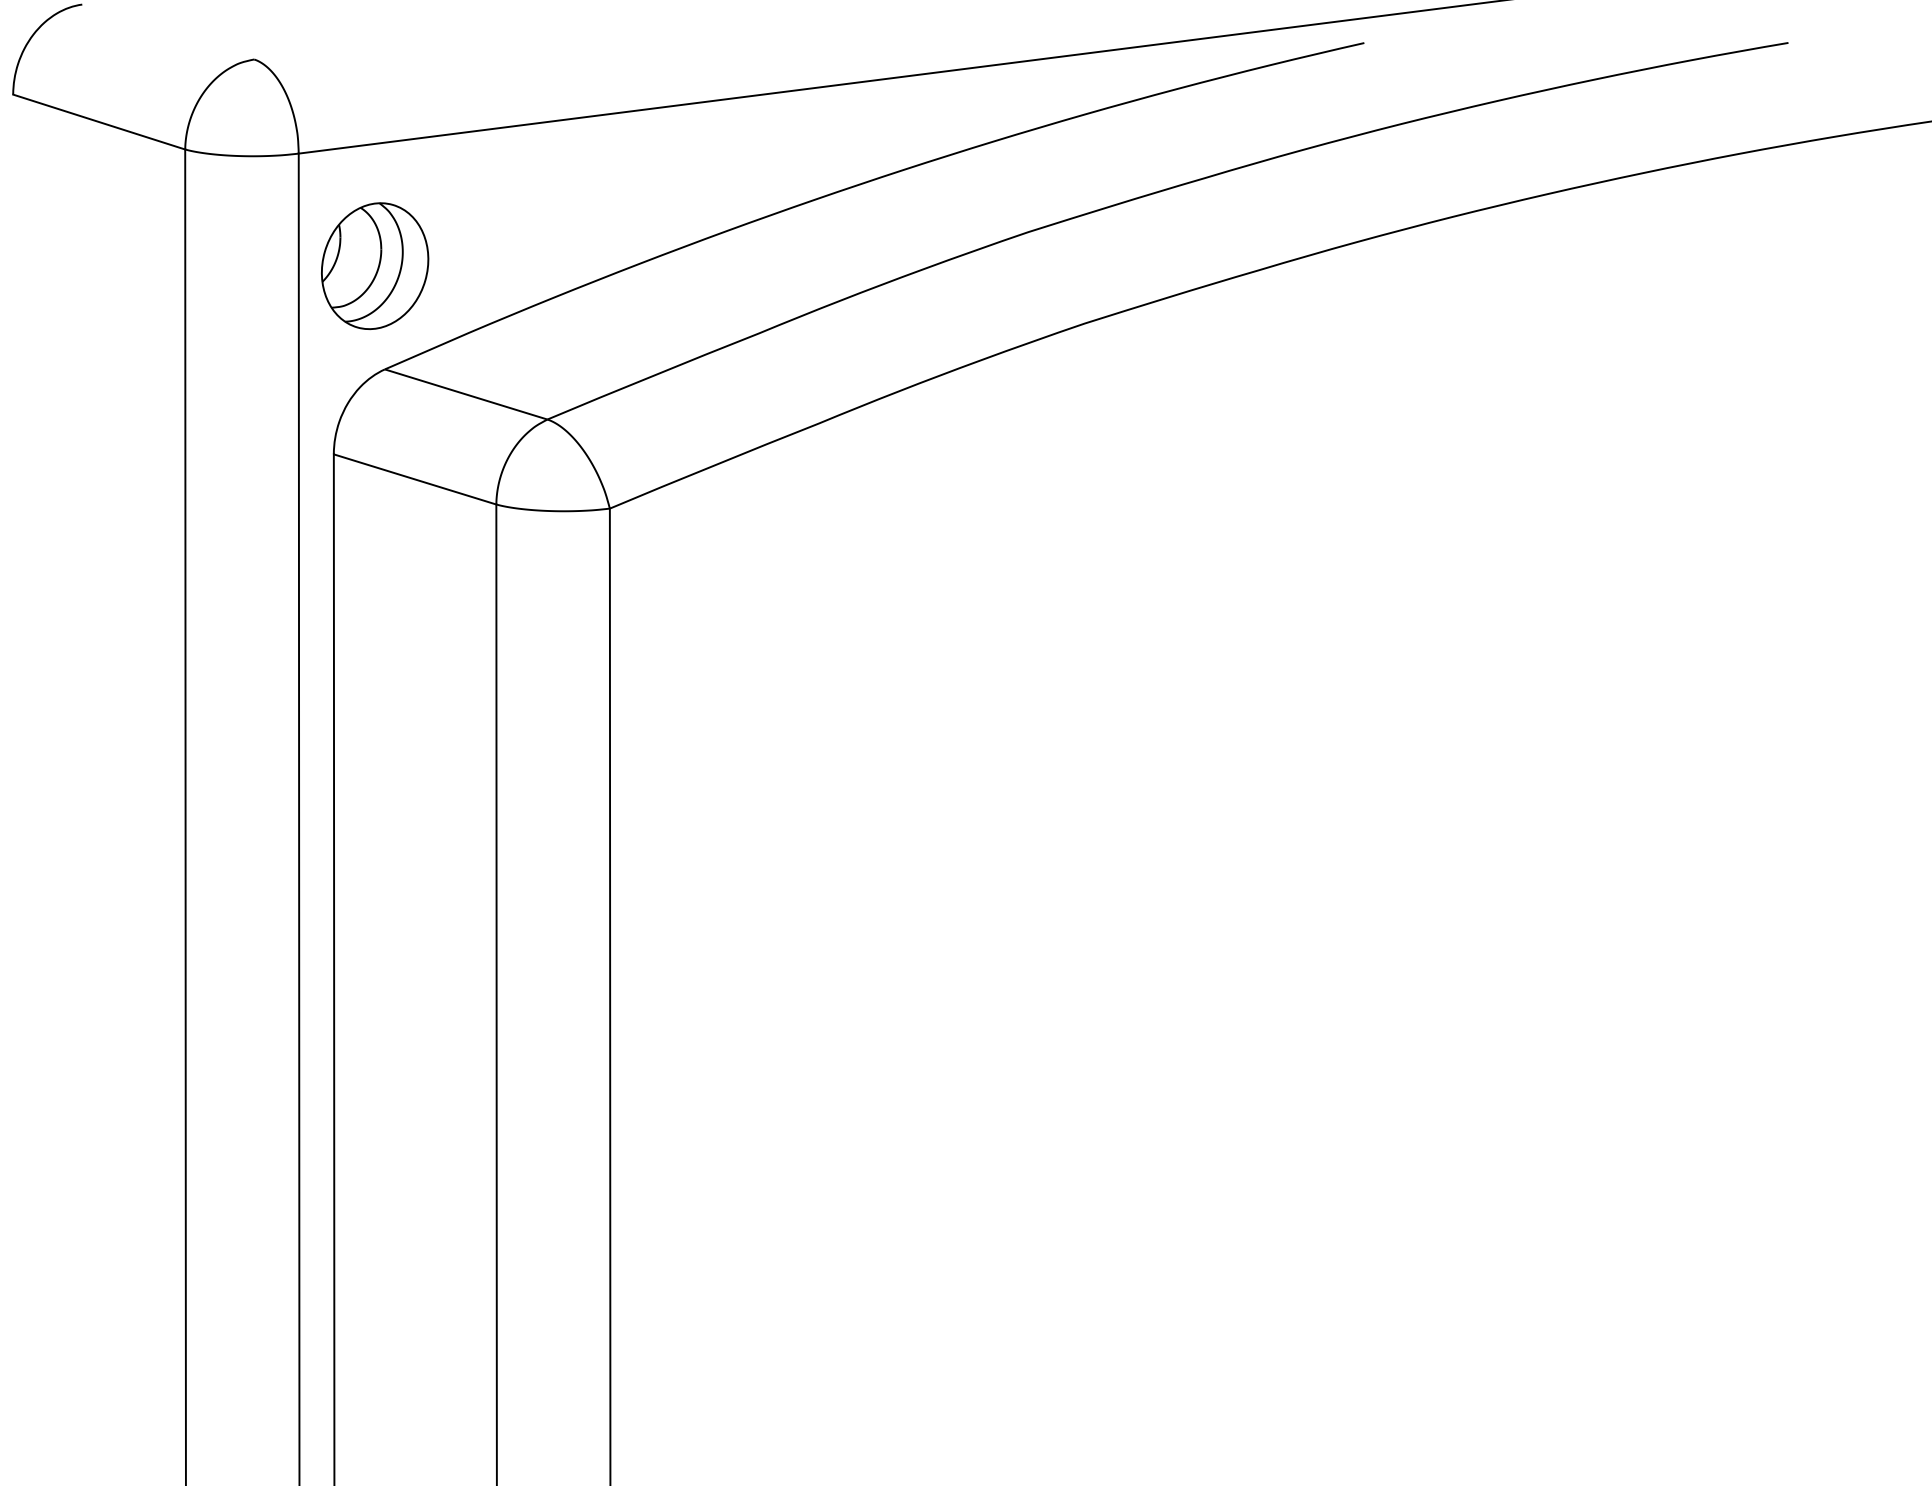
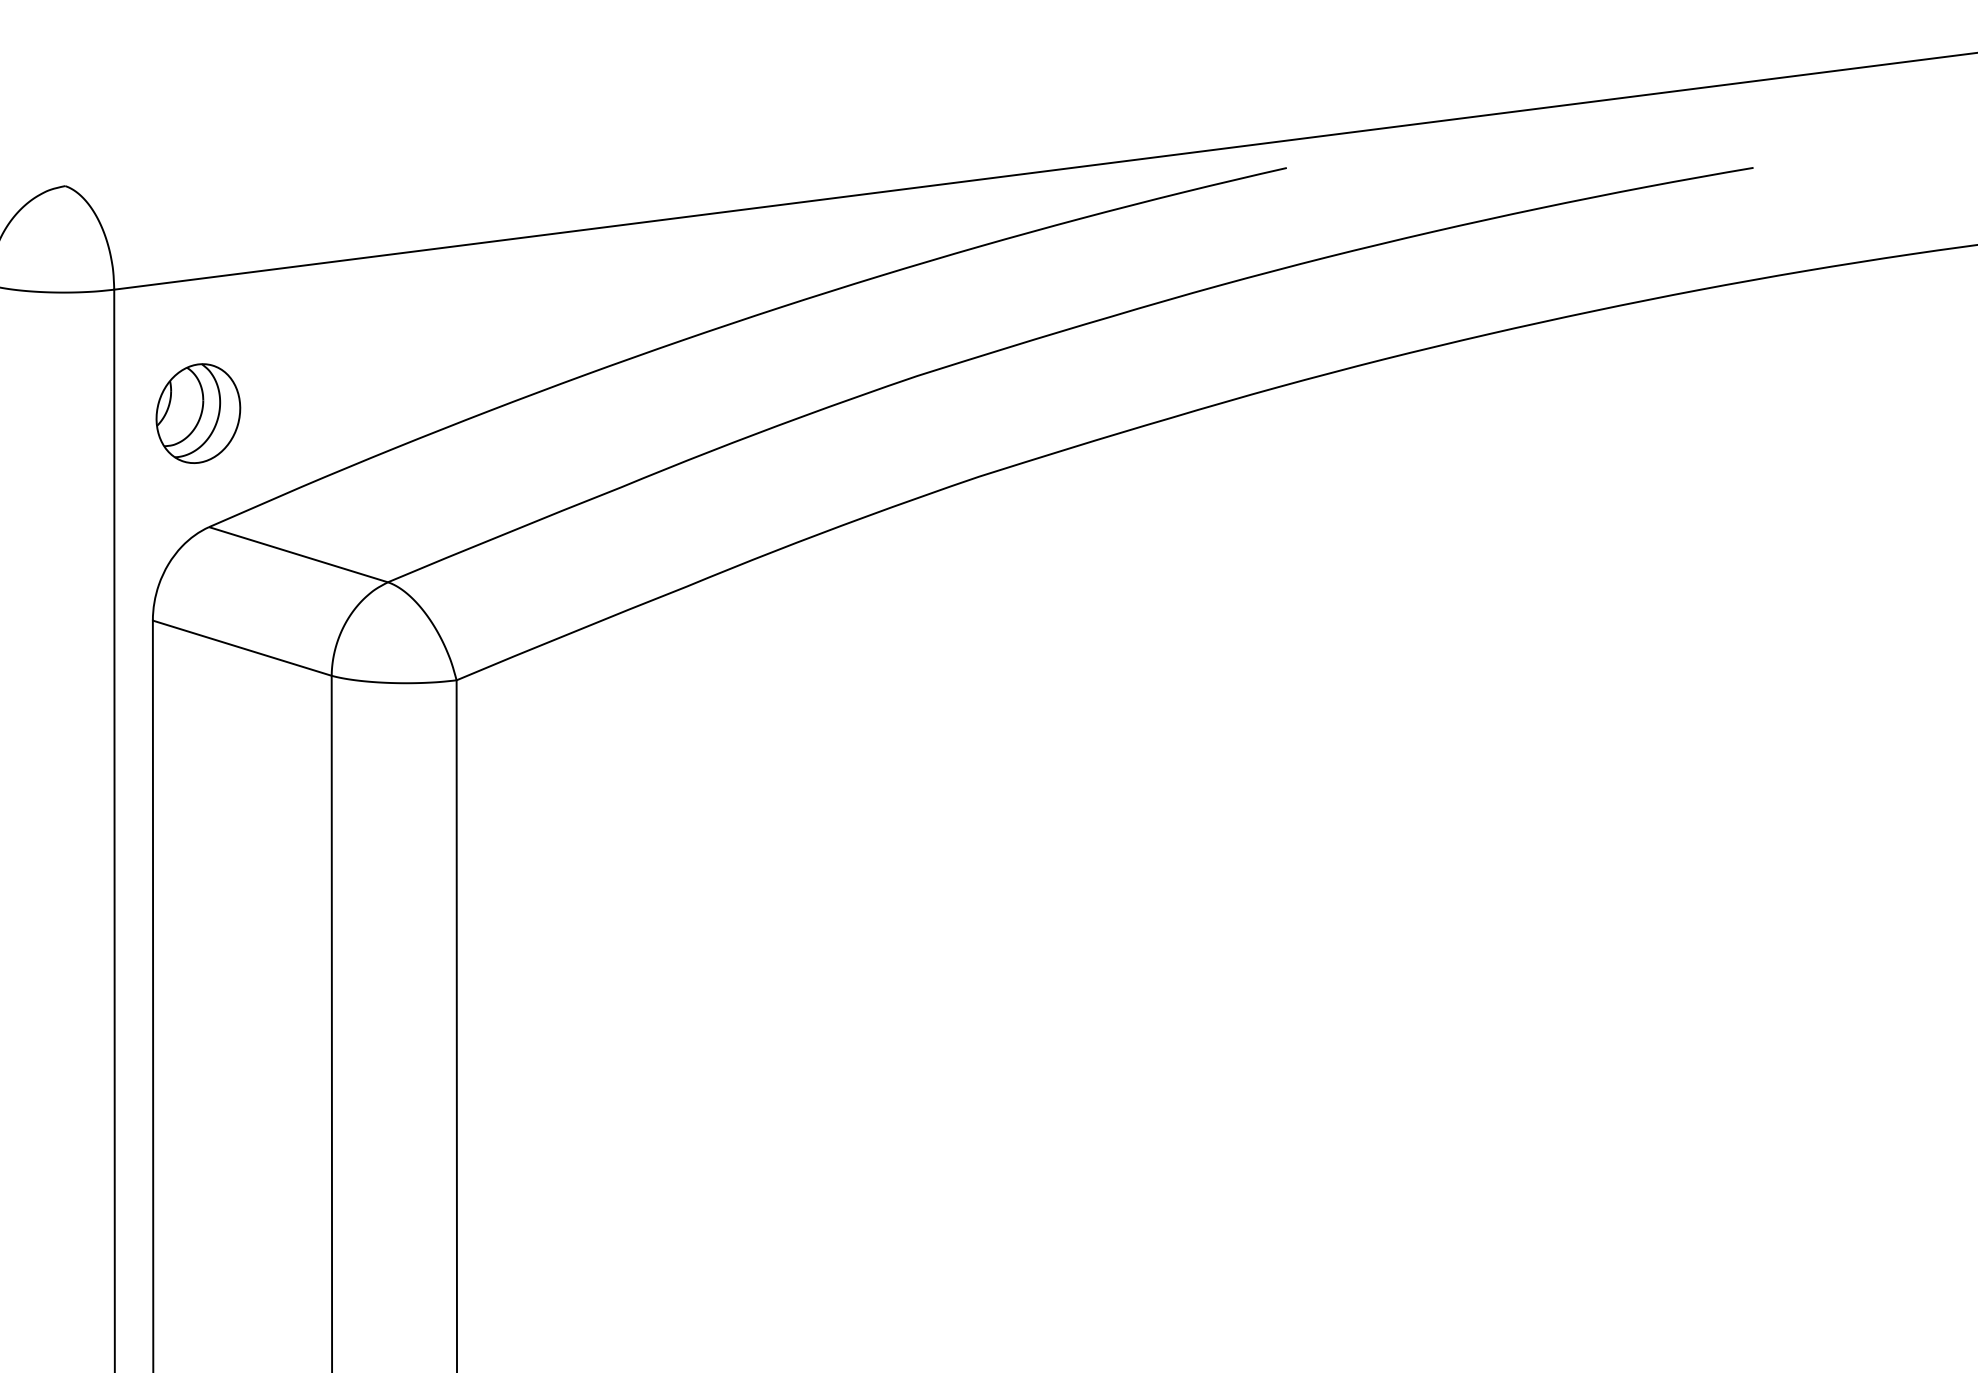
part: (375, 266) -> (198, 413), size x0.71

